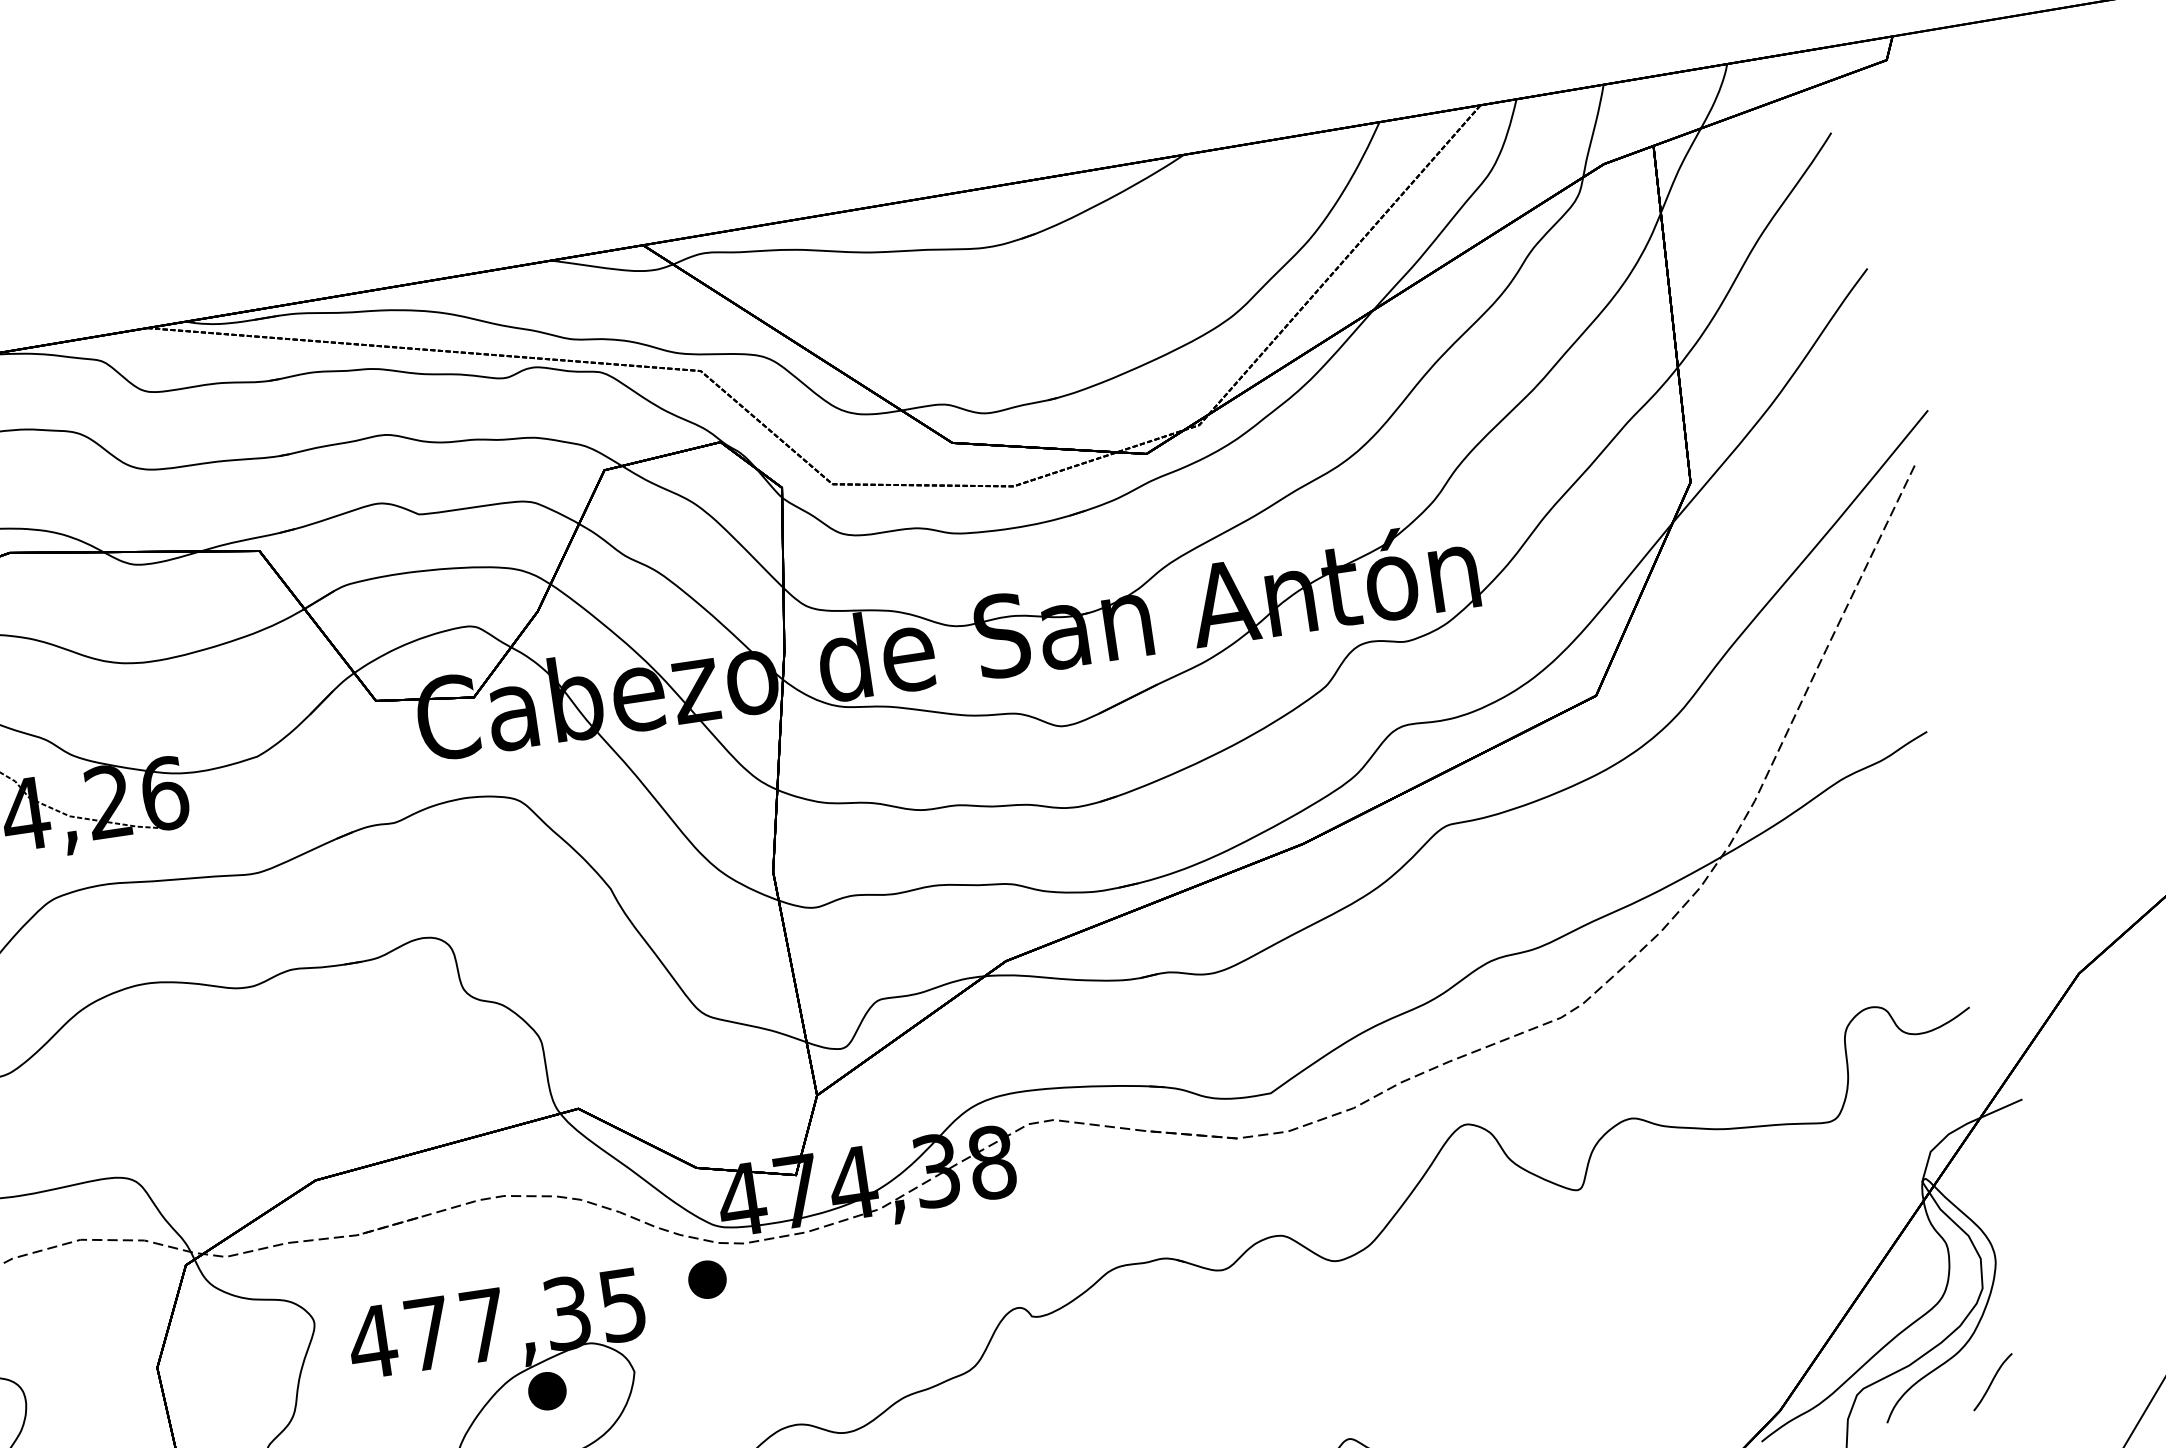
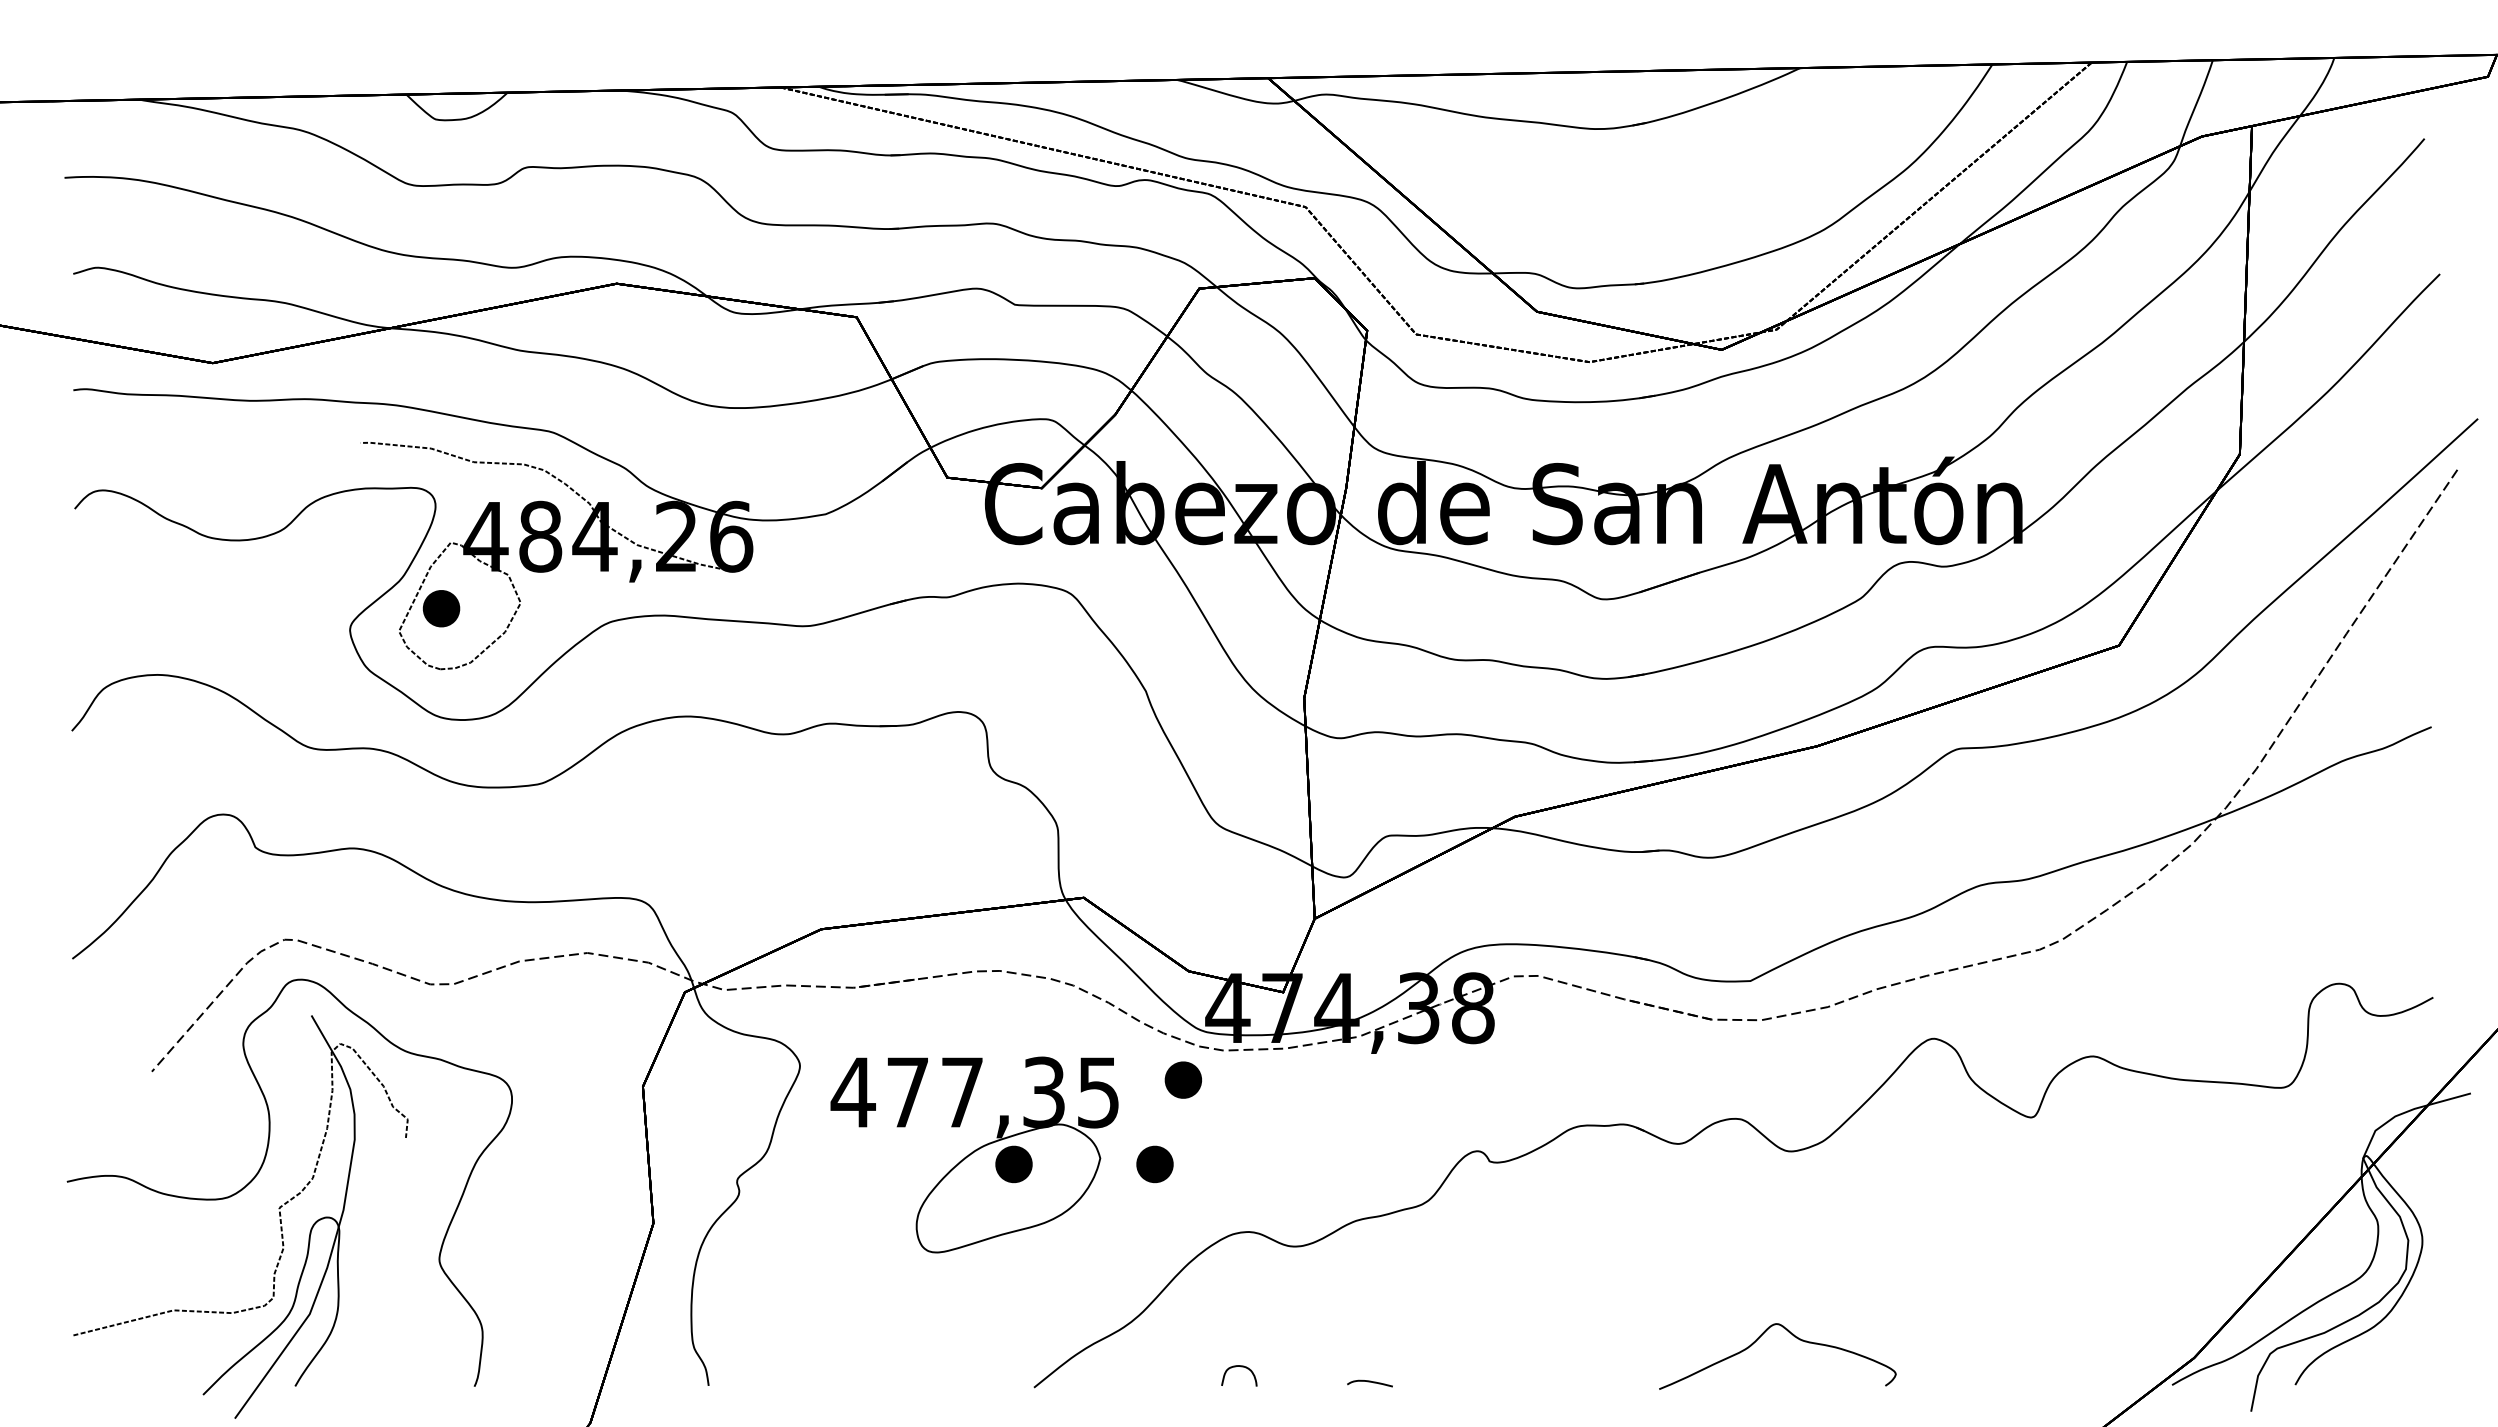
part: (690, 1370) -> (1154, 1164), added
curve: (1992, 1382) -> (2402, 1360), removed

